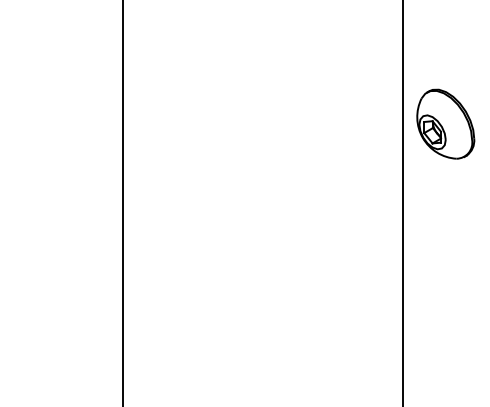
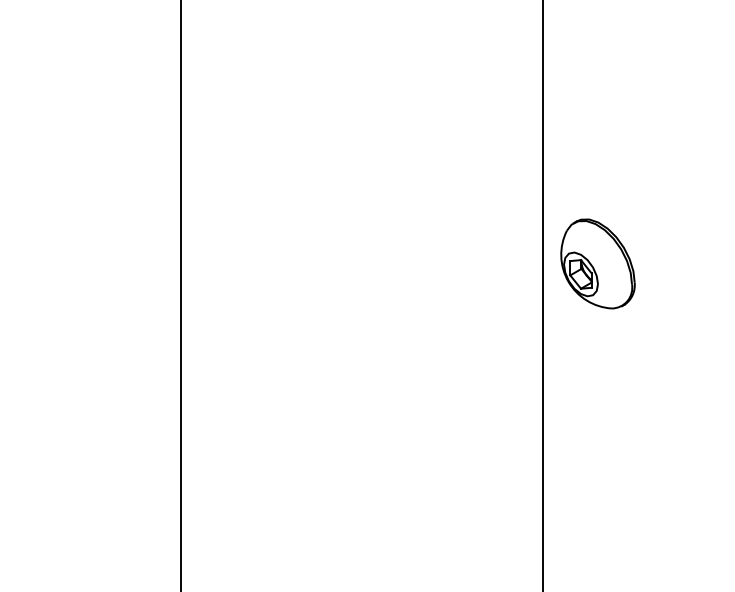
part: (445, 123) -> (597, 263), moved

